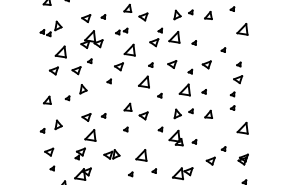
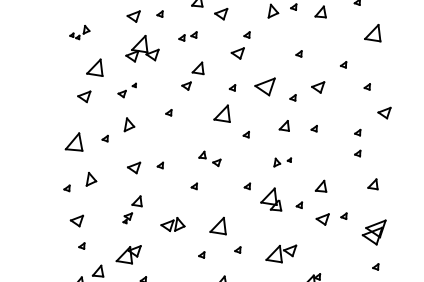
part: (50, 28) -> (78, 31), size x0.6
part: (174, 37) -> (268, 45), removed
part: (124, 57) -> (192, 76), size x0.7
part: (172, 64) -> (265, 86), size x1.6
part: (81, 66) -> (126, 89), size x0.6
part: (238, 79) -> (385, 112), moved
part: (184, 89) -> (284, 125), size x0.6
part: (47, 99) -> (74, 140), size x1.6
part: (135, 111) -> (209, 158), size x0.6
part: (183, 113) -> (282, 161), size x0.6
part: (208, 113) -> (320, 184), moved
part: (242, 127) -> (372, 183), size x0.6
part: (85, 144) -> (132, 209), size x0.6
part: (242, 159) -> (372, 232), size x1.6
part: (210, 160) -> (322, 218), moved

